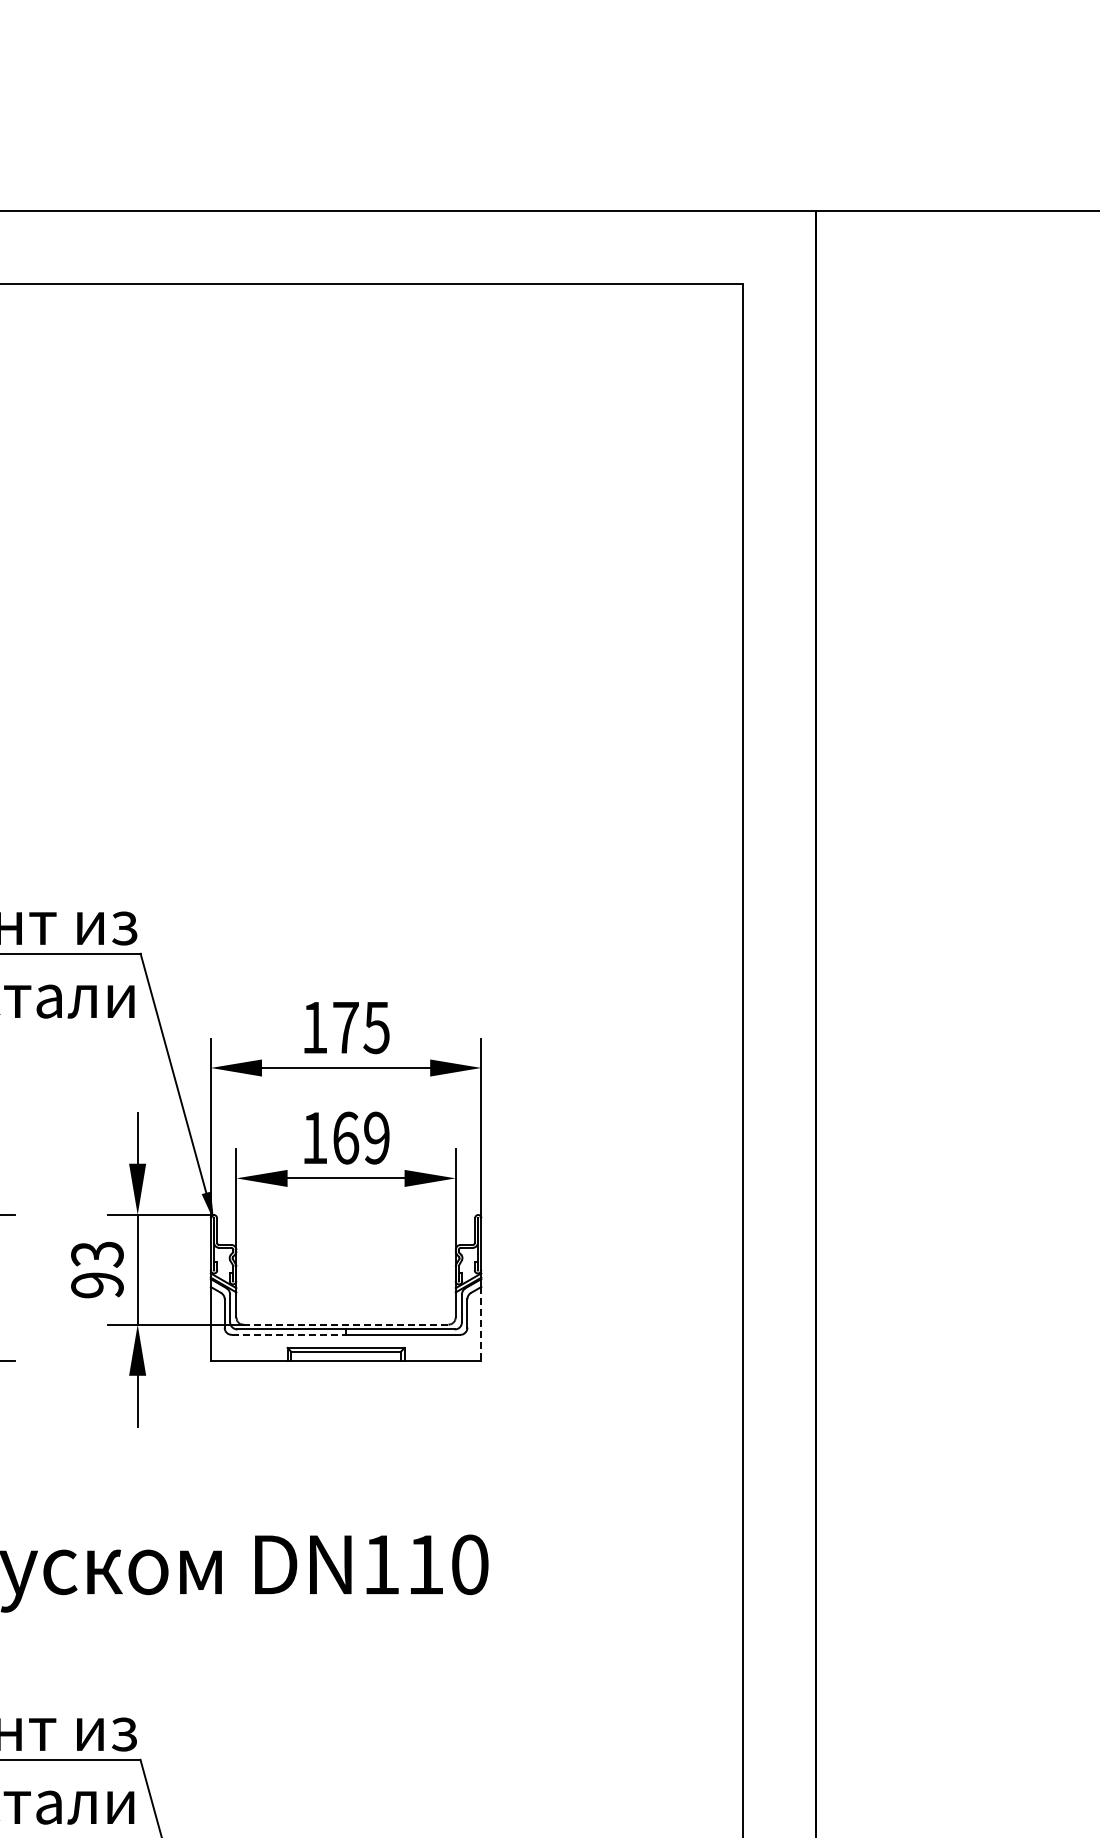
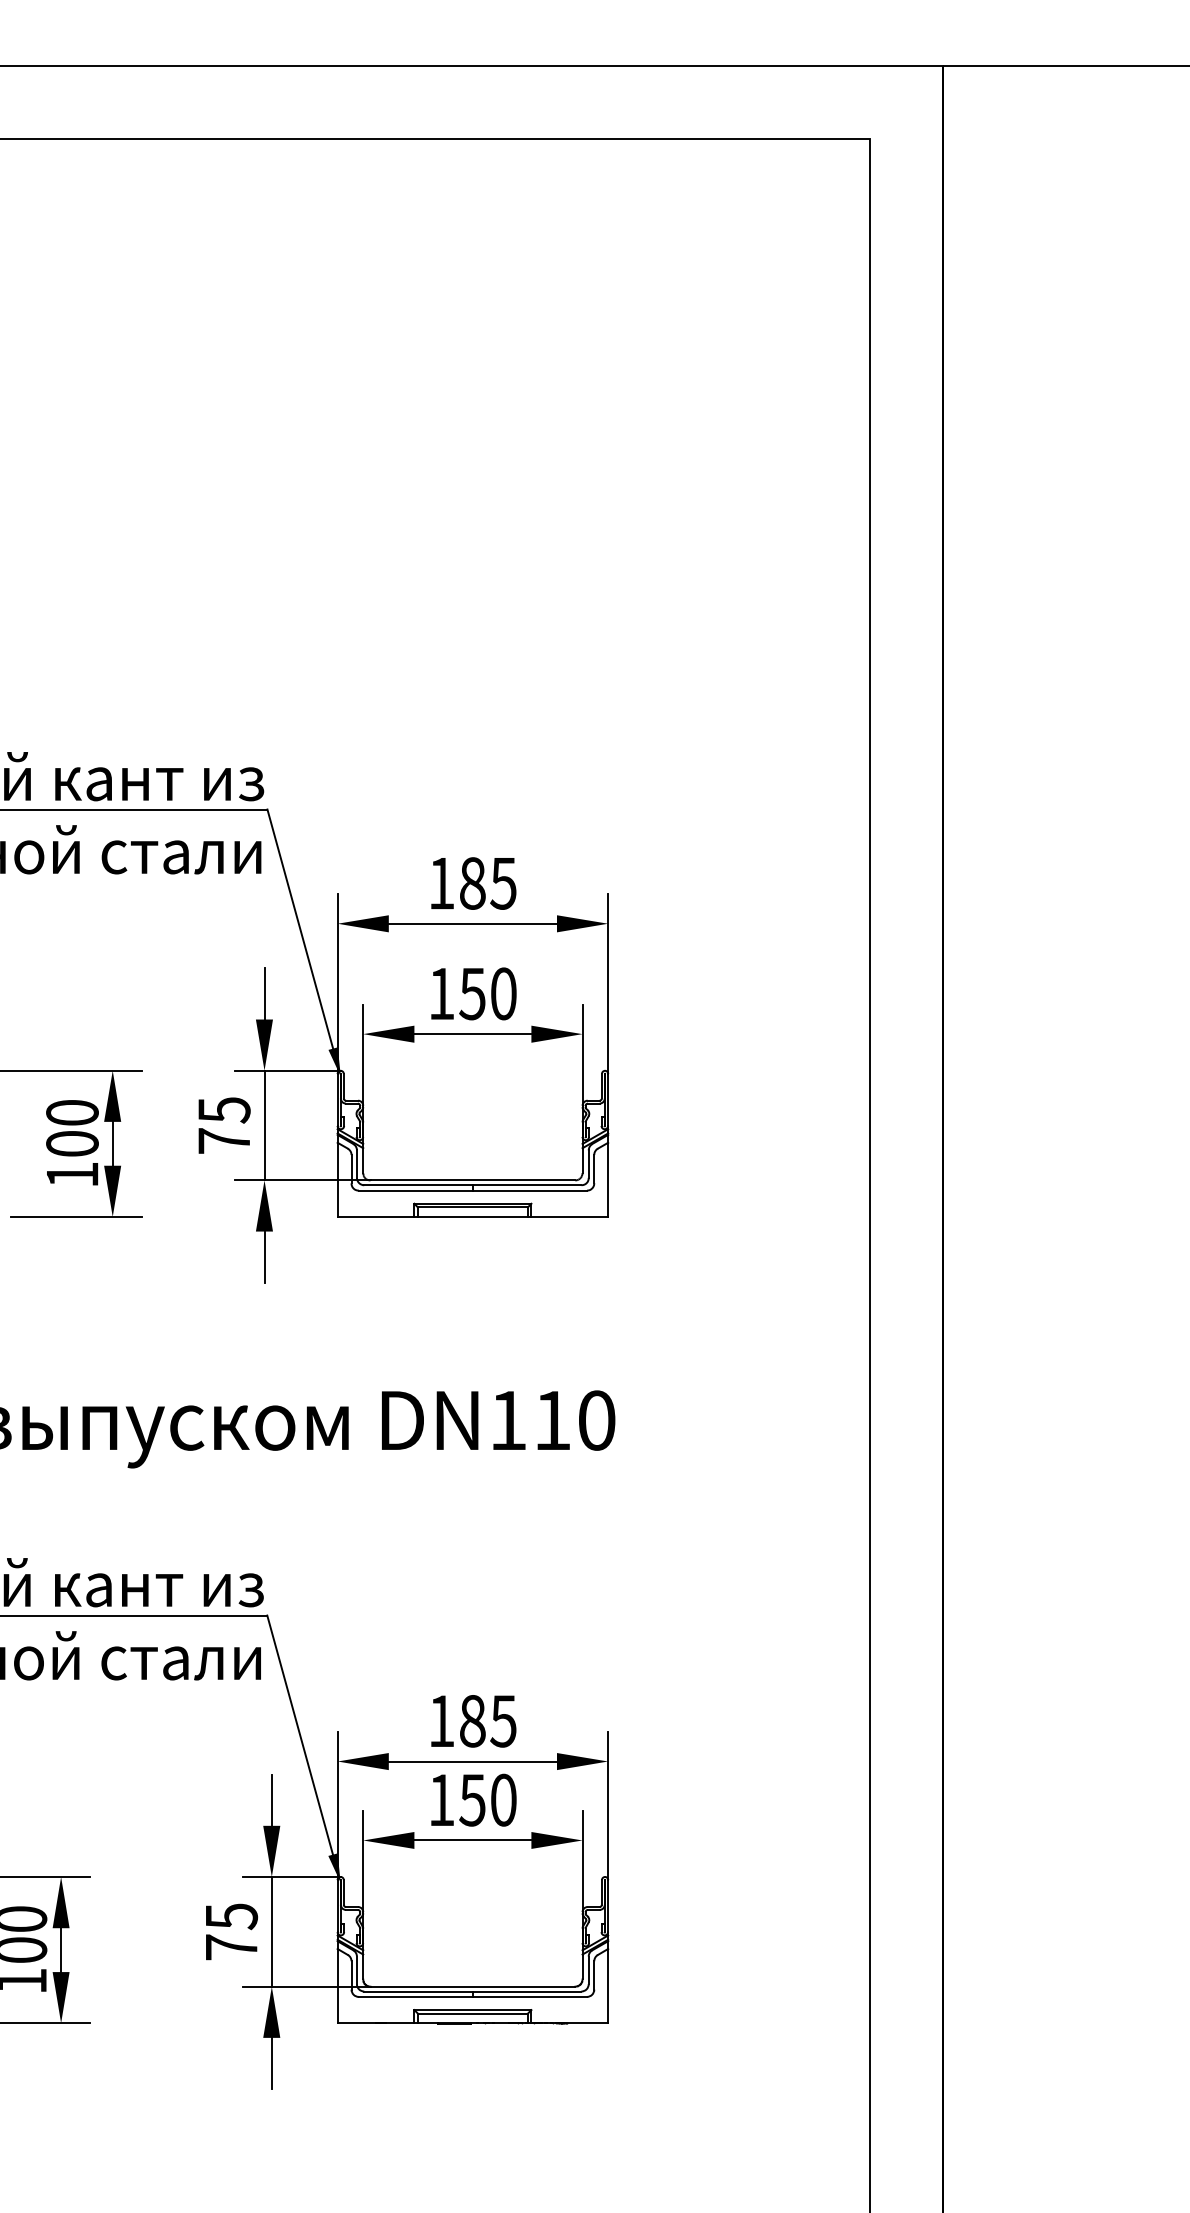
text: (345, 1027) -> (472, 883), 175 -> 185
text: (360, 1137) -> (487, 993), 169 -> 150
text: (96, 1269) -> (223, 1125), 93 -> 75
line: (345, 1324) -> (472, 1180), dashed -> solid
line: (481, 1324) -> (608, 1180), dashed -> solid
line: (289, 1334) -> (416, 1190), dashed -> solid

